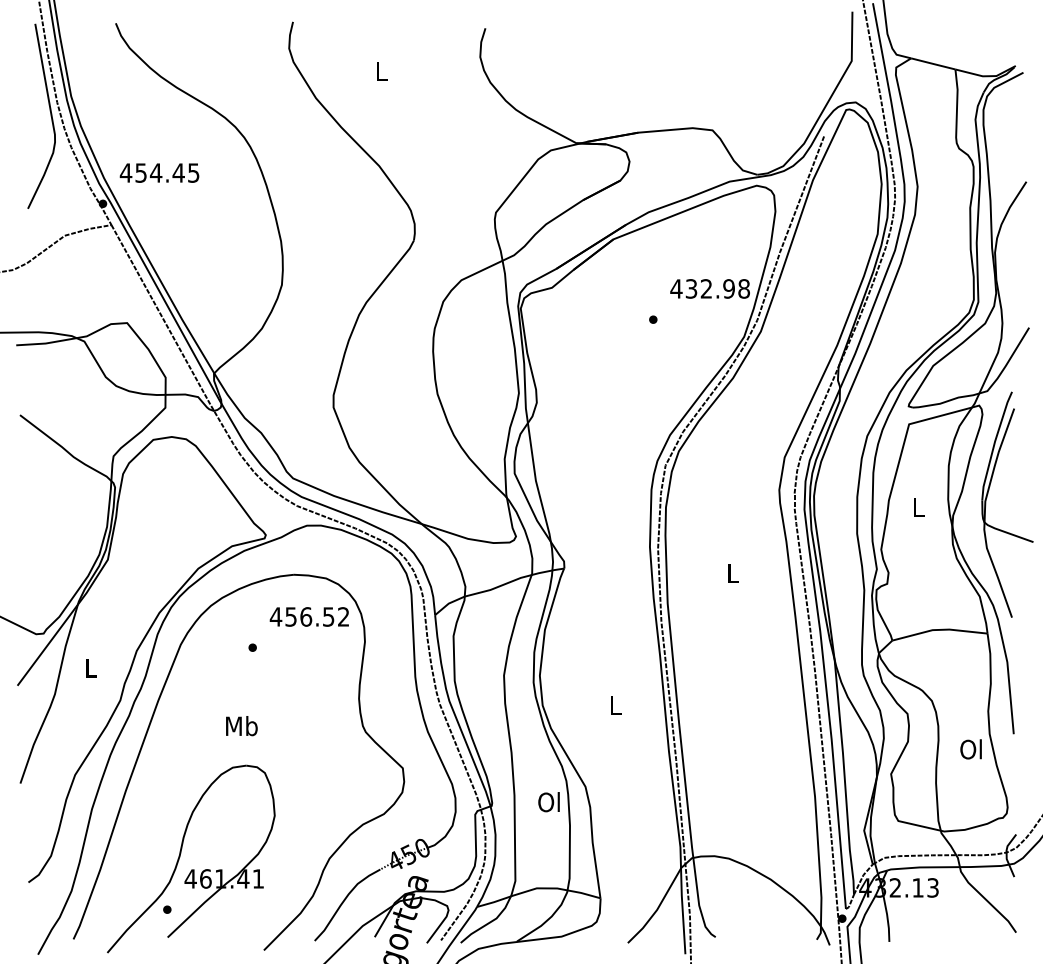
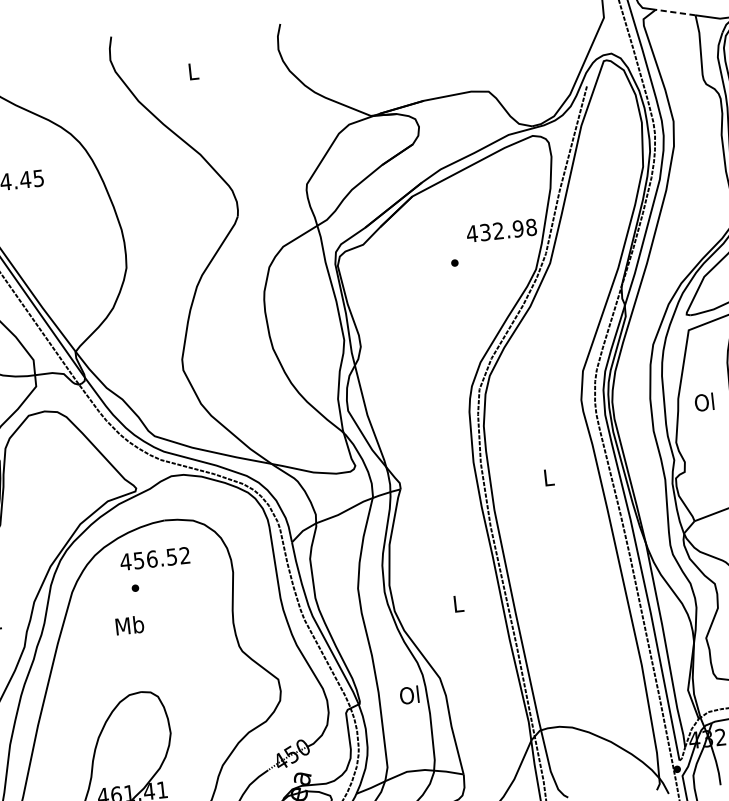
line: (933, 64) -> (675, 13), solid -> dashed
text: (917, 507) -> (703, 402), L -> Ol
text: (308, 616) -> (154, 558), moved
text: (241, 726) -> (129, 625), moved

